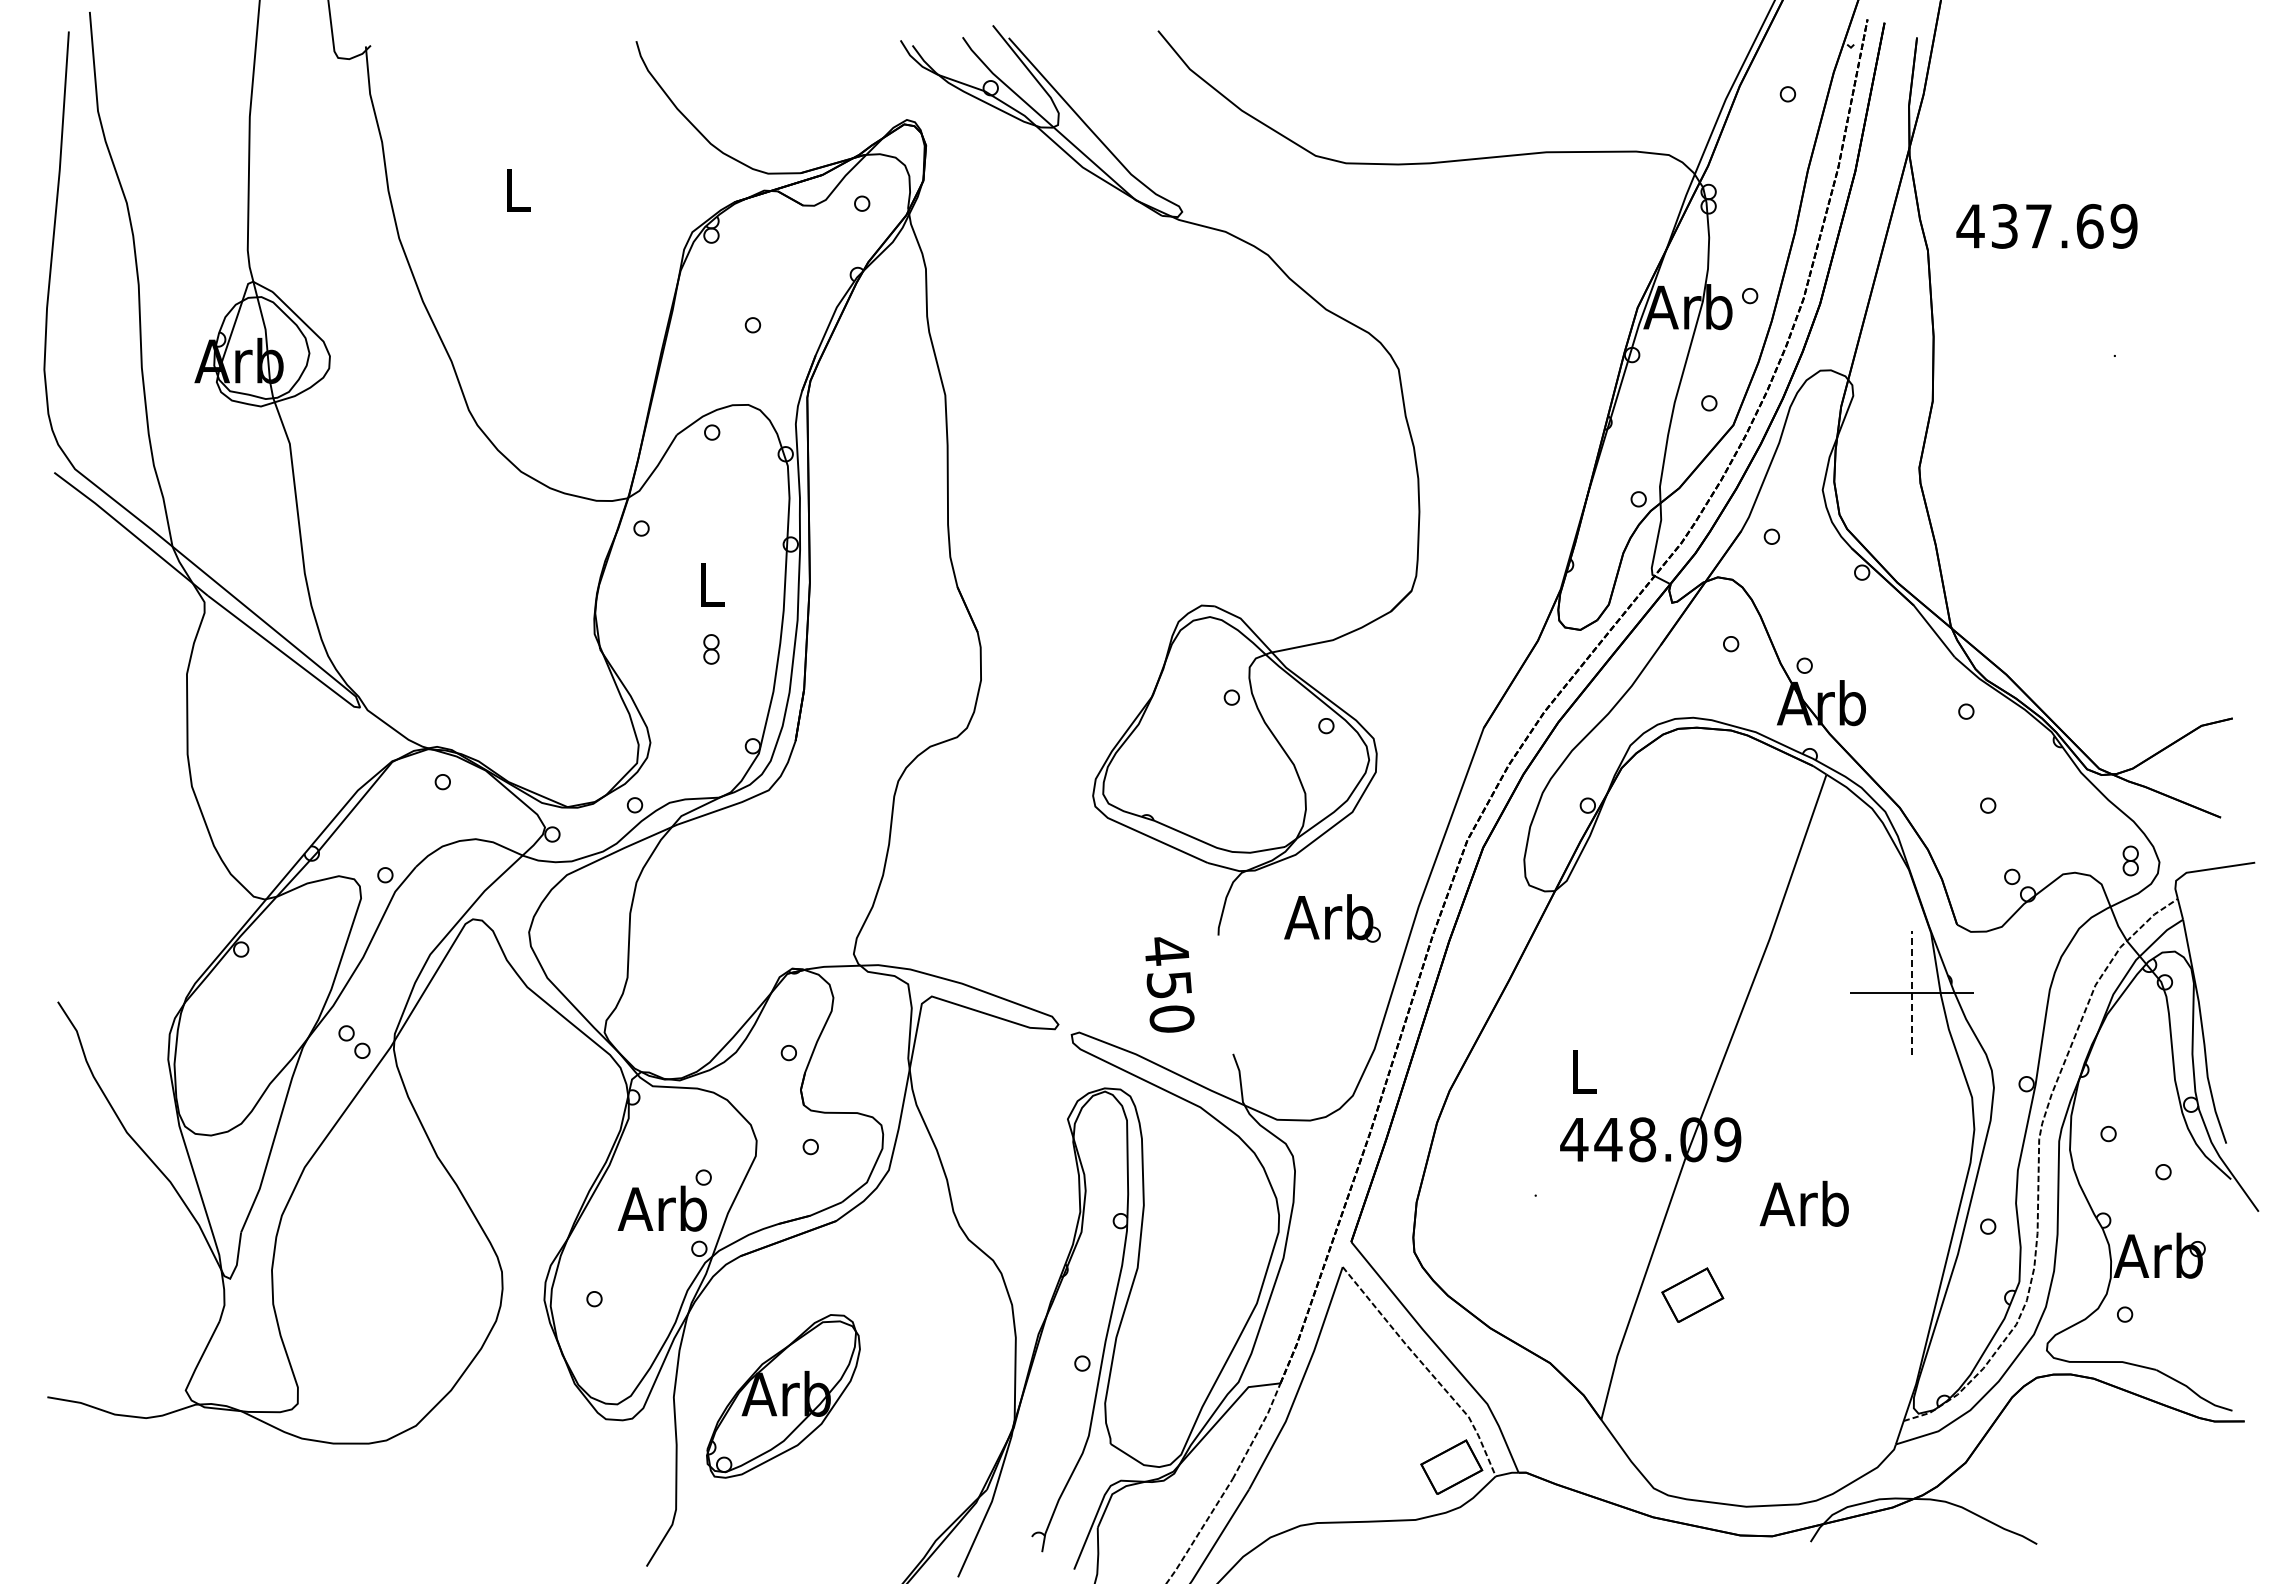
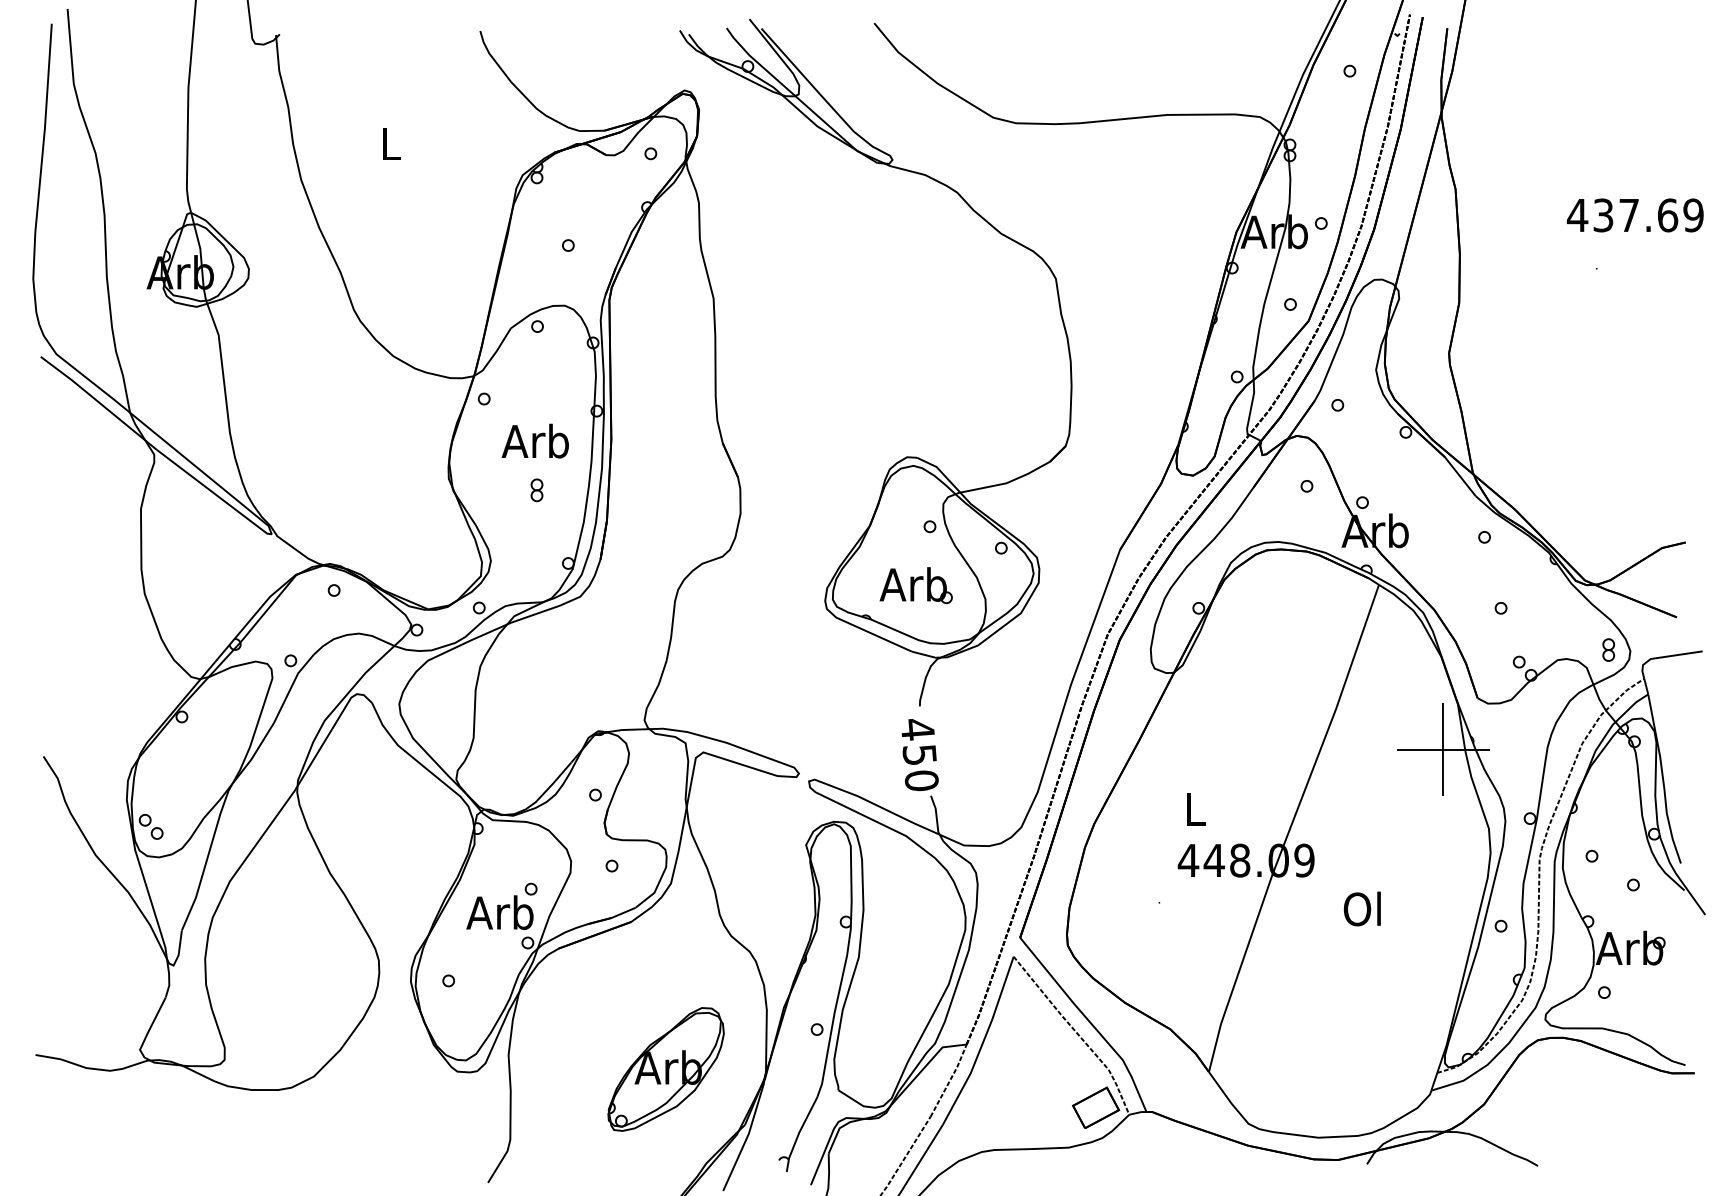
text: (2046, 226) -> (1634, 215), moved
text: (708, 584) -> (534, 441), L -> Arb
part: (1332, 918) -> (916, 585), moved
text: (1169, 984) -> (919, 754), moved
line: (1911, 992) -> (1443, 749), dashed -> solid
part: (354, 1041) -> (151, 826), moved
text: (1803, 1203) -> (1361, 908), Arb -> Ol
part: (1692, 1294) -> (1277, 977), removed
part: (783, 1396) -> (666, 1069), moved

